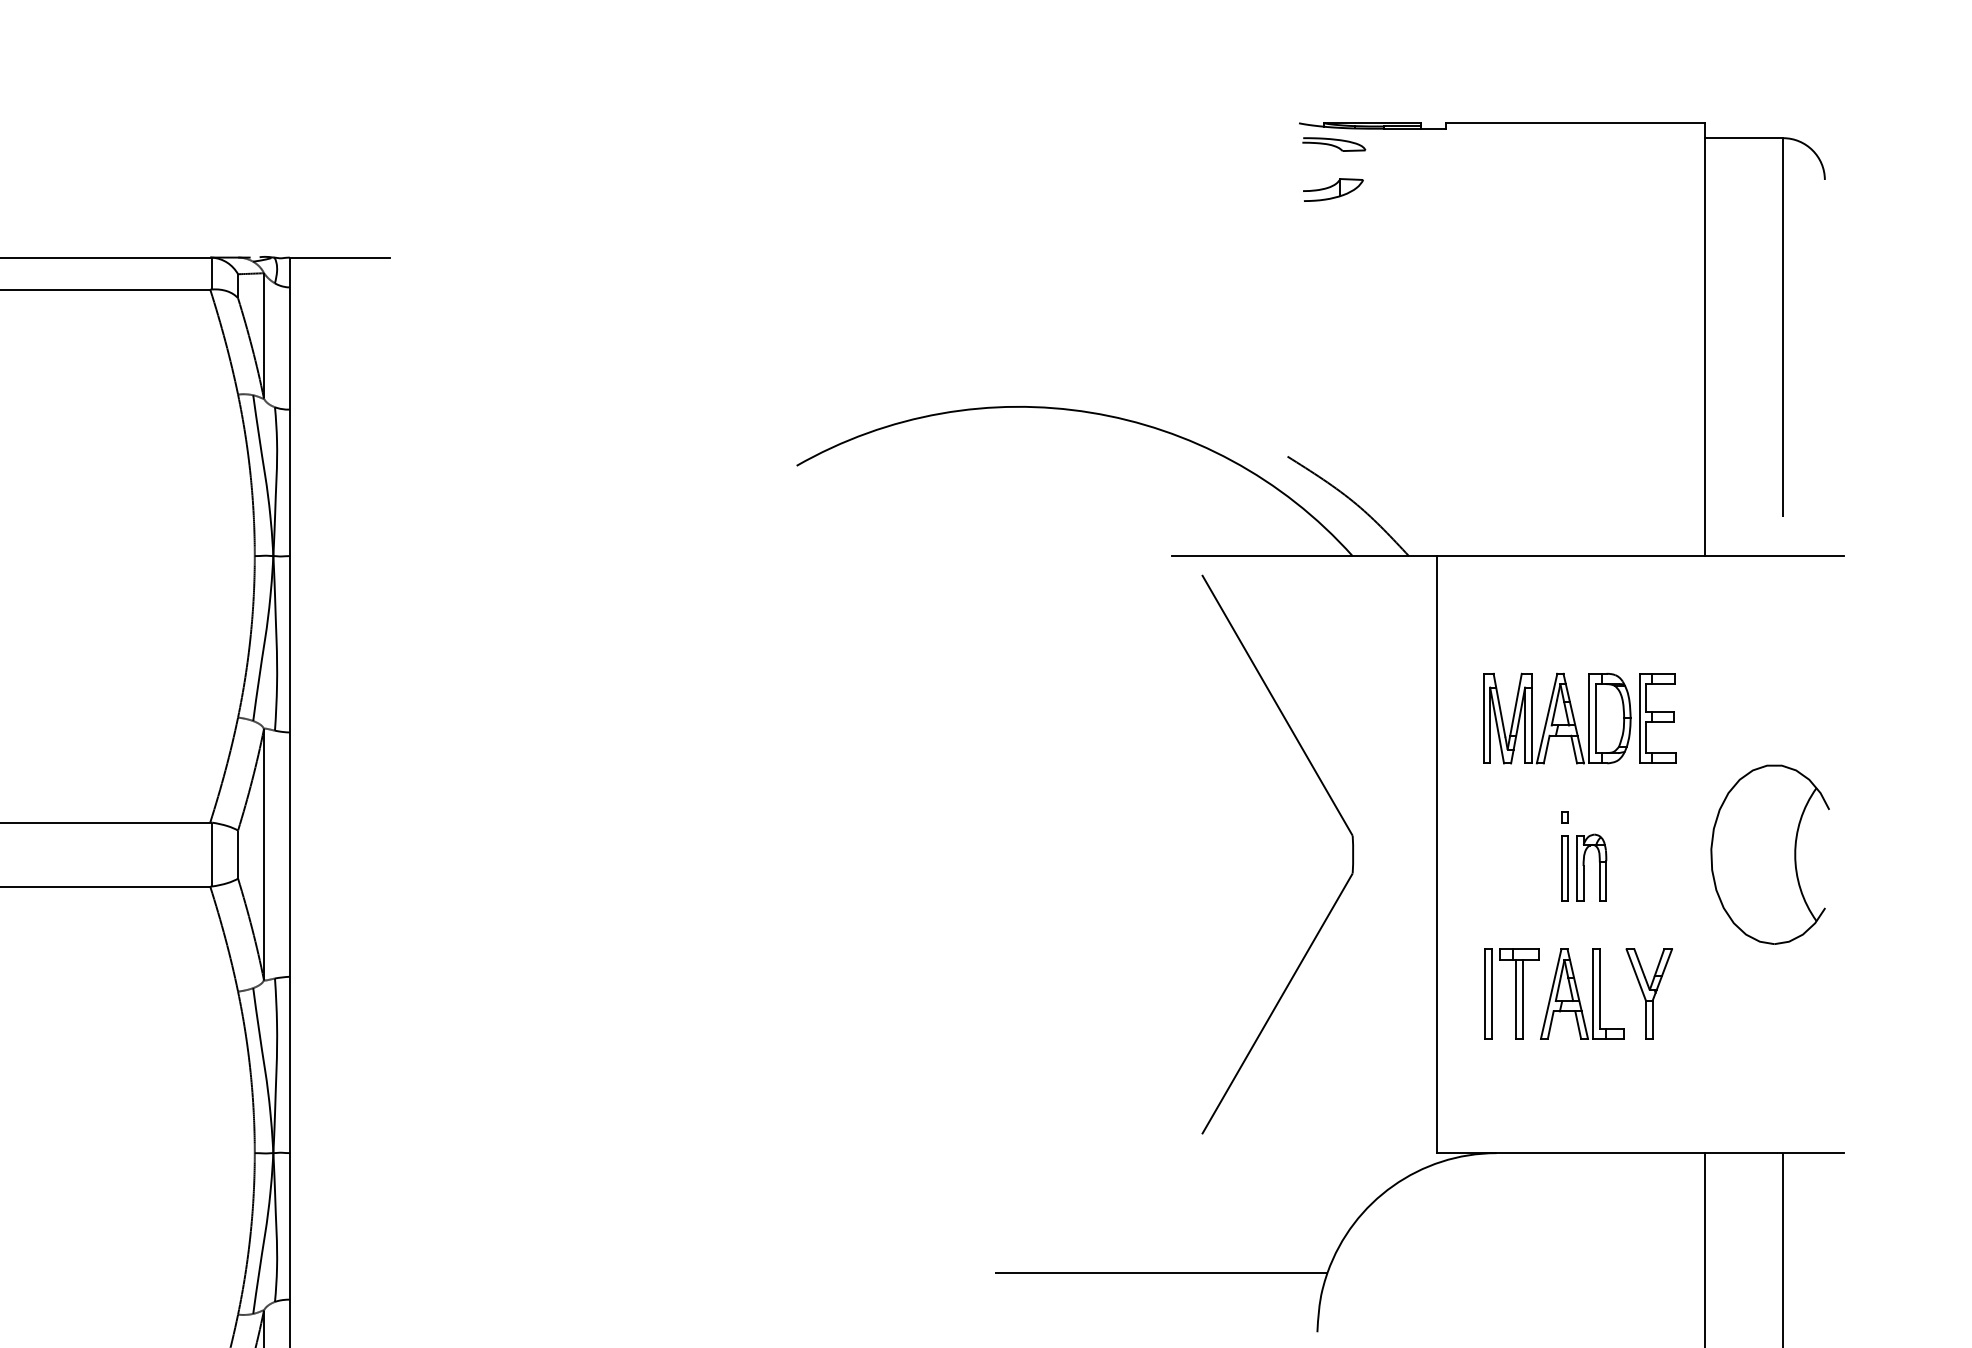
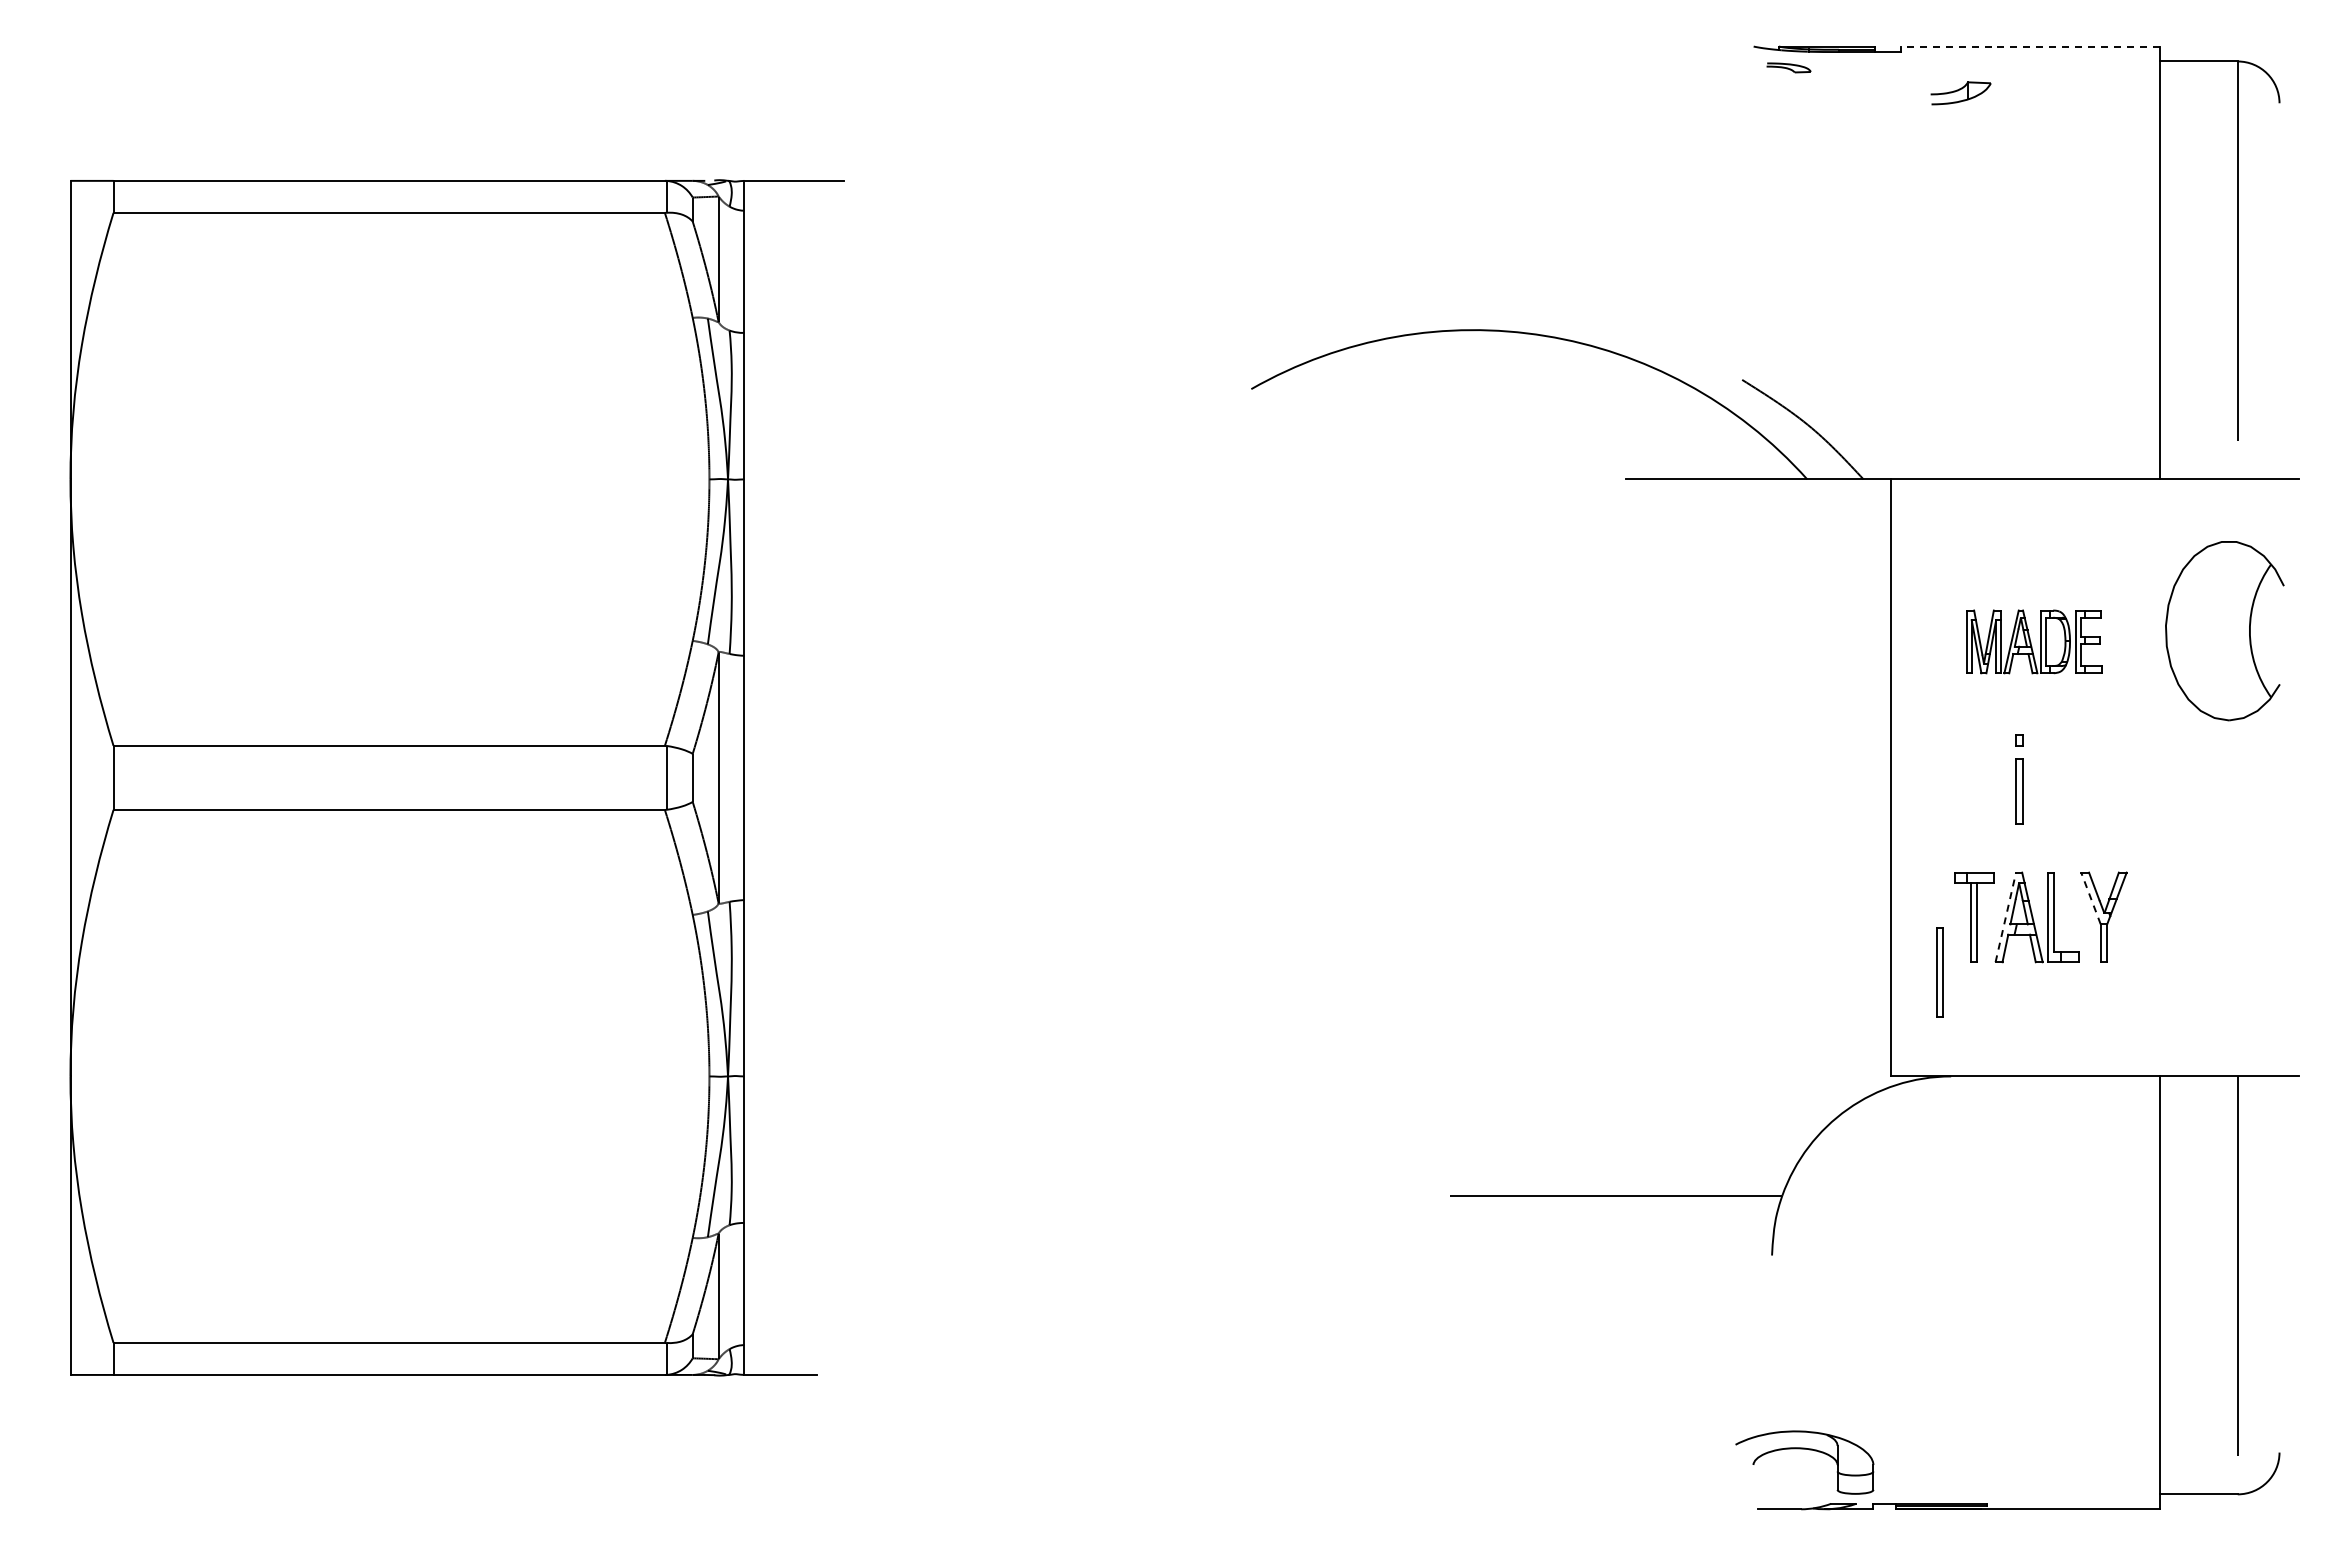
line: (1575, 123) -> (2030, 46), solid -> dashed
part: (1333, 144) -> (1788, 67), size x0.7
part: (1332, 190) -> (1960, 93), moved
part: (1579, 718) -> (2034, 641), size x0.7
part: (1342, 821) -> (1797, 744), removed
part: (1769, 855) -> (2224, 631), moved
part: (1598, 867) -> (2053, 790), removed
line: (1635, 975) -> (2090, 898), solid -> dashed
part: (1487, 994) -> (1939, 972), moved
line: (1550, 994) -> (2005, 917), solid -> dashed

